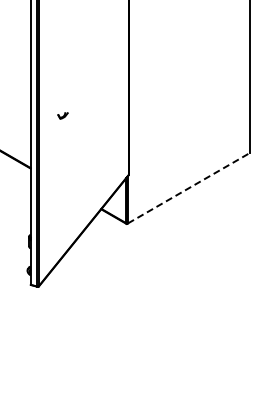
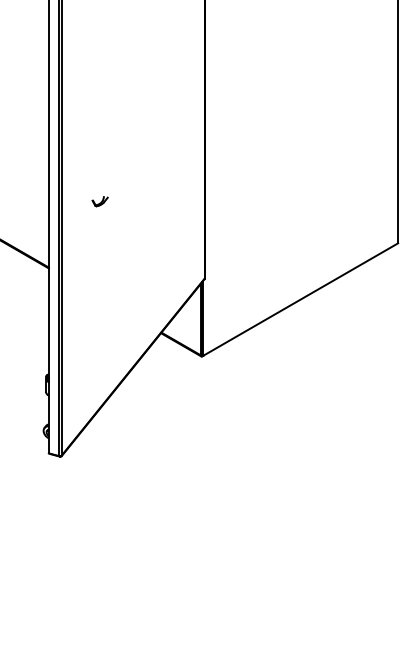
part: (62, 115) -> (99, 201), moved
line: (189, 188) -> (301, 300), dashed -> solid

